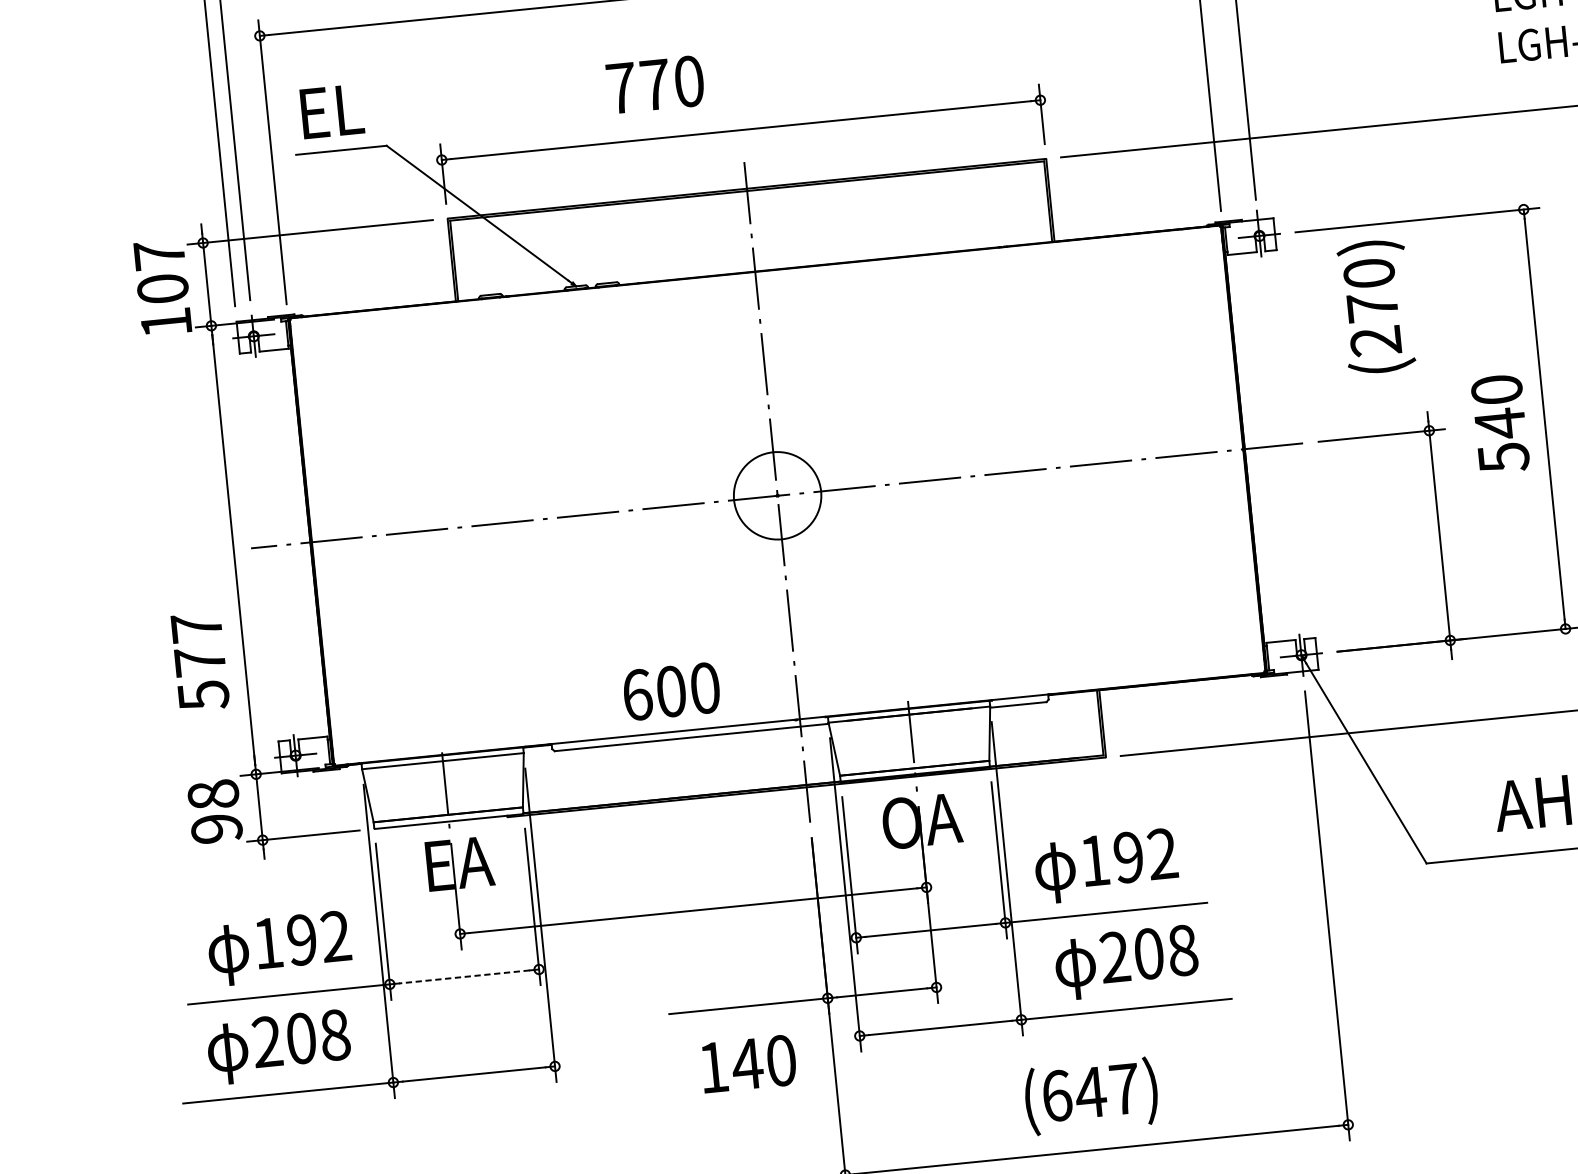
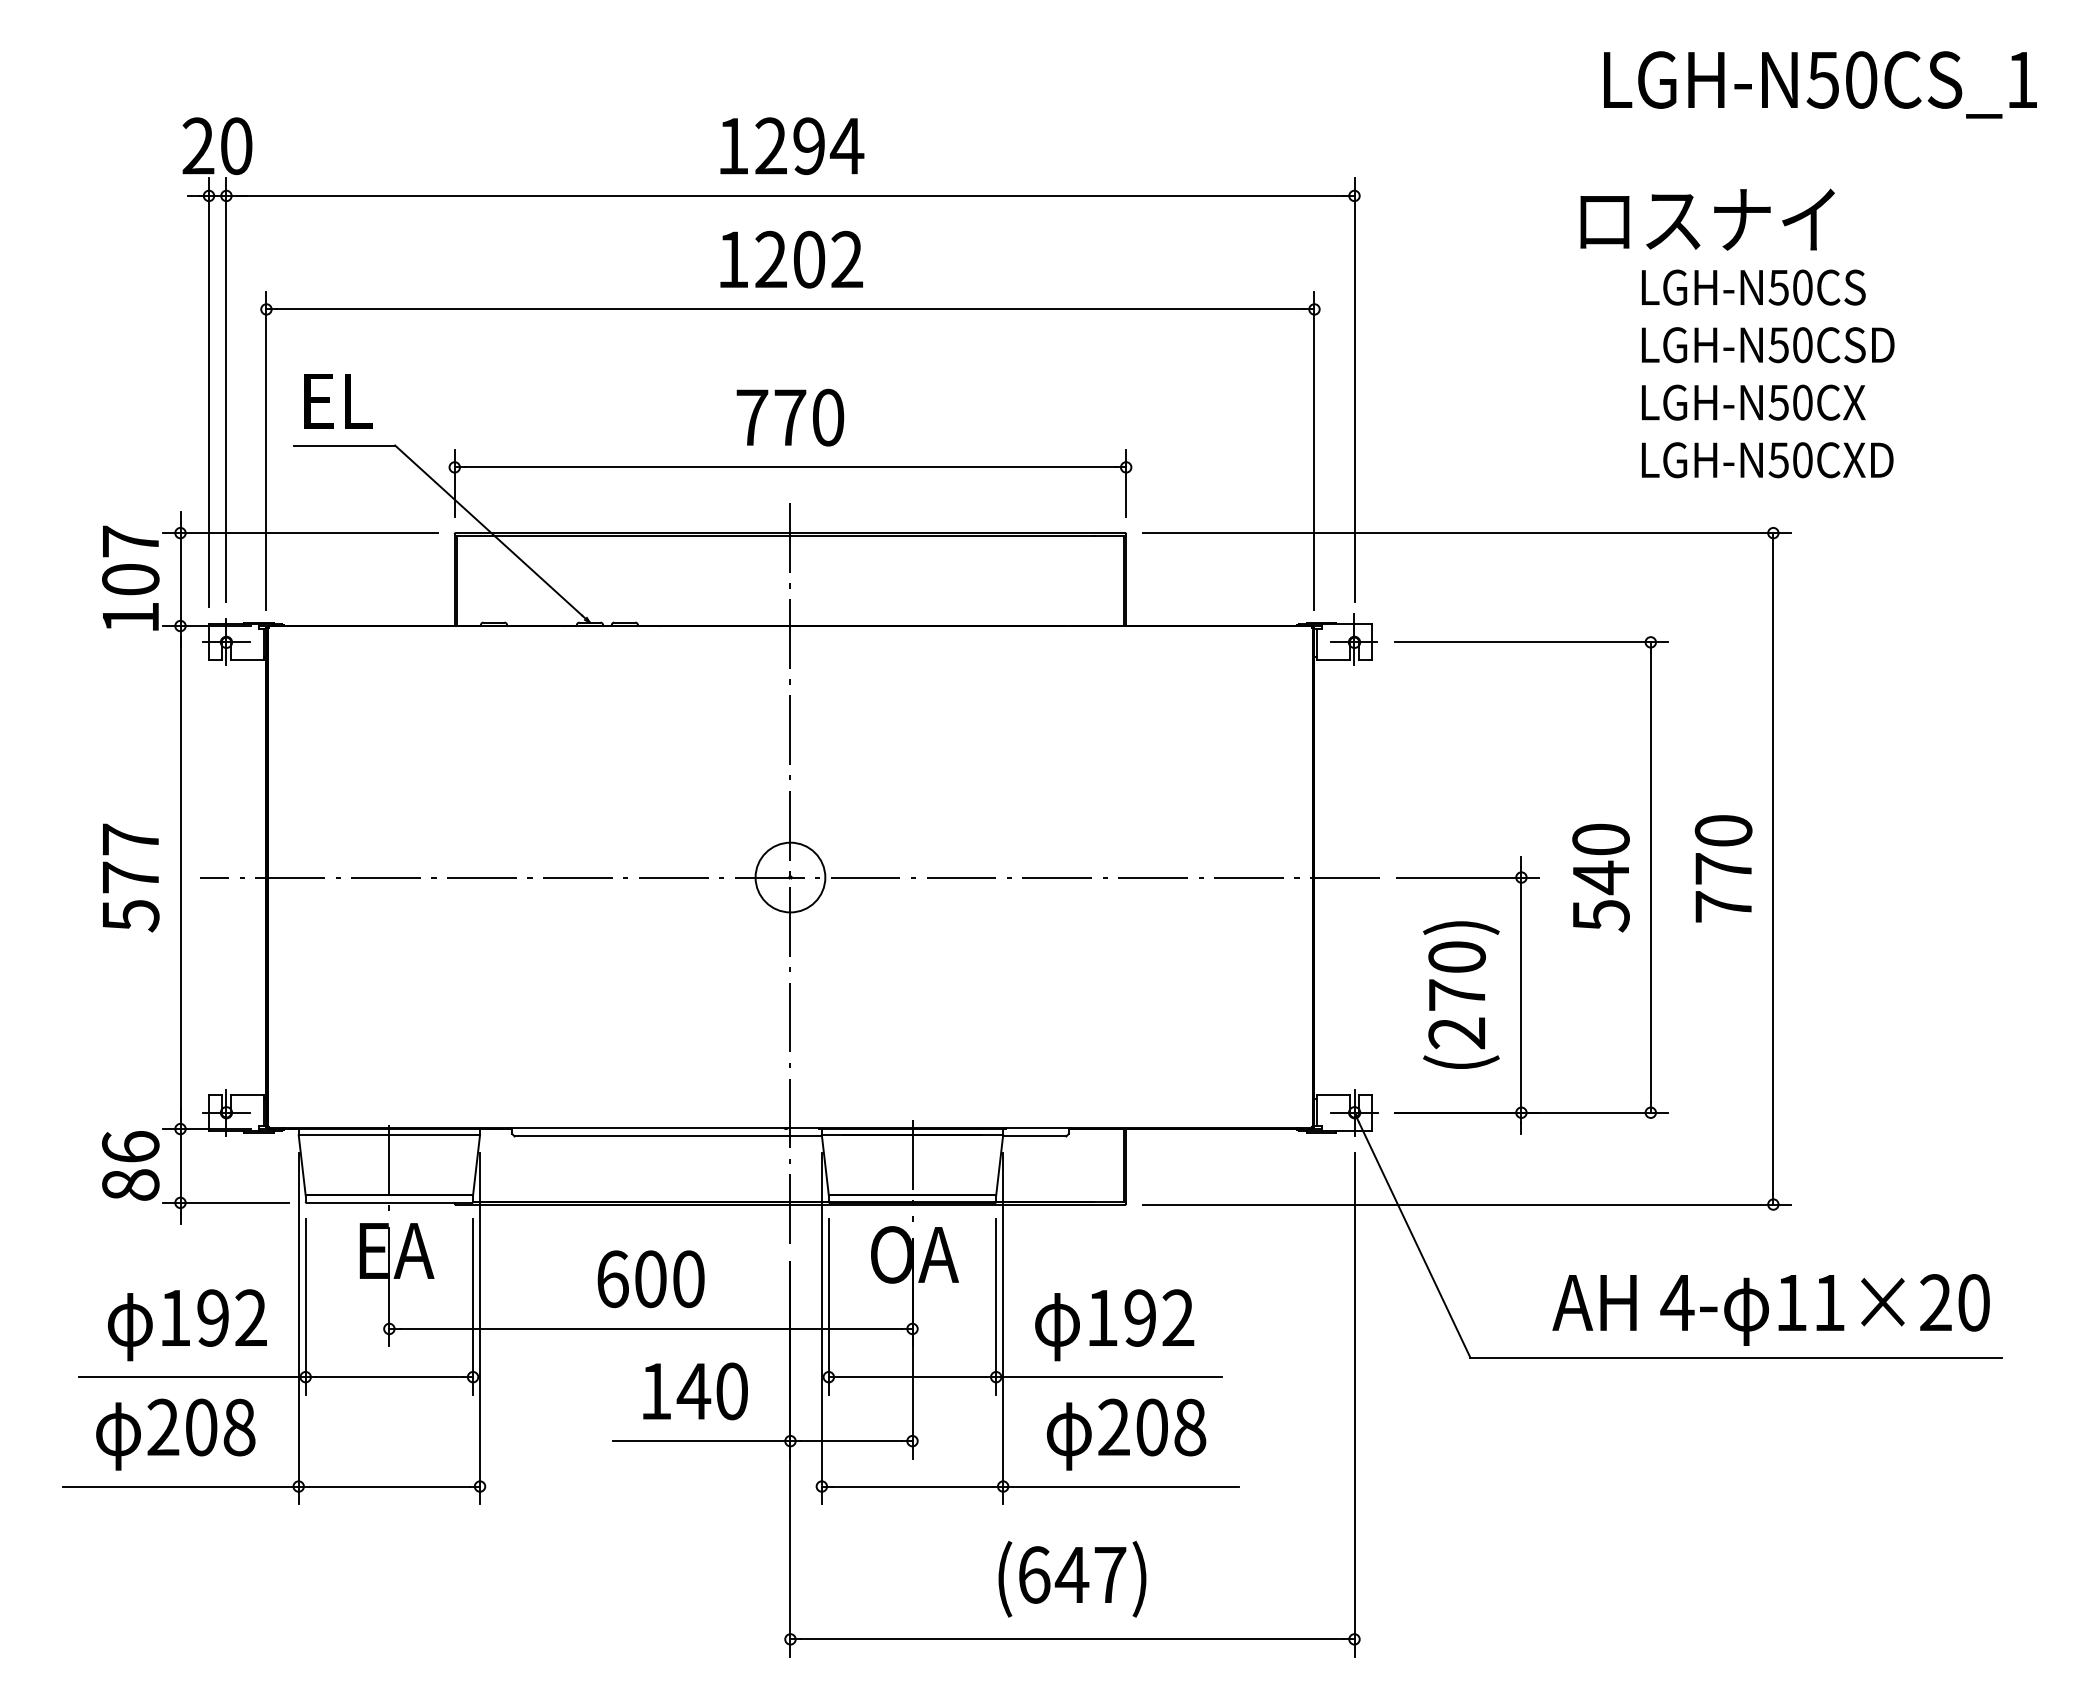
text: (655, 84) -> (790, 417), moved
text: (1376, 306) -> (1461, 994), moved
circle: (777, 495) -> (790, 877), size x0.71
text: (200, 661) -> (131, 877), moved
text: (671, 691) -> (650, 1279), moved
text: (214, 811) -> (130, 1165), 98 -> 86
line: (463, 977) -> (388, 1377), dashed -> solid
text: (748, 1064) -> (695, 1391), moved

